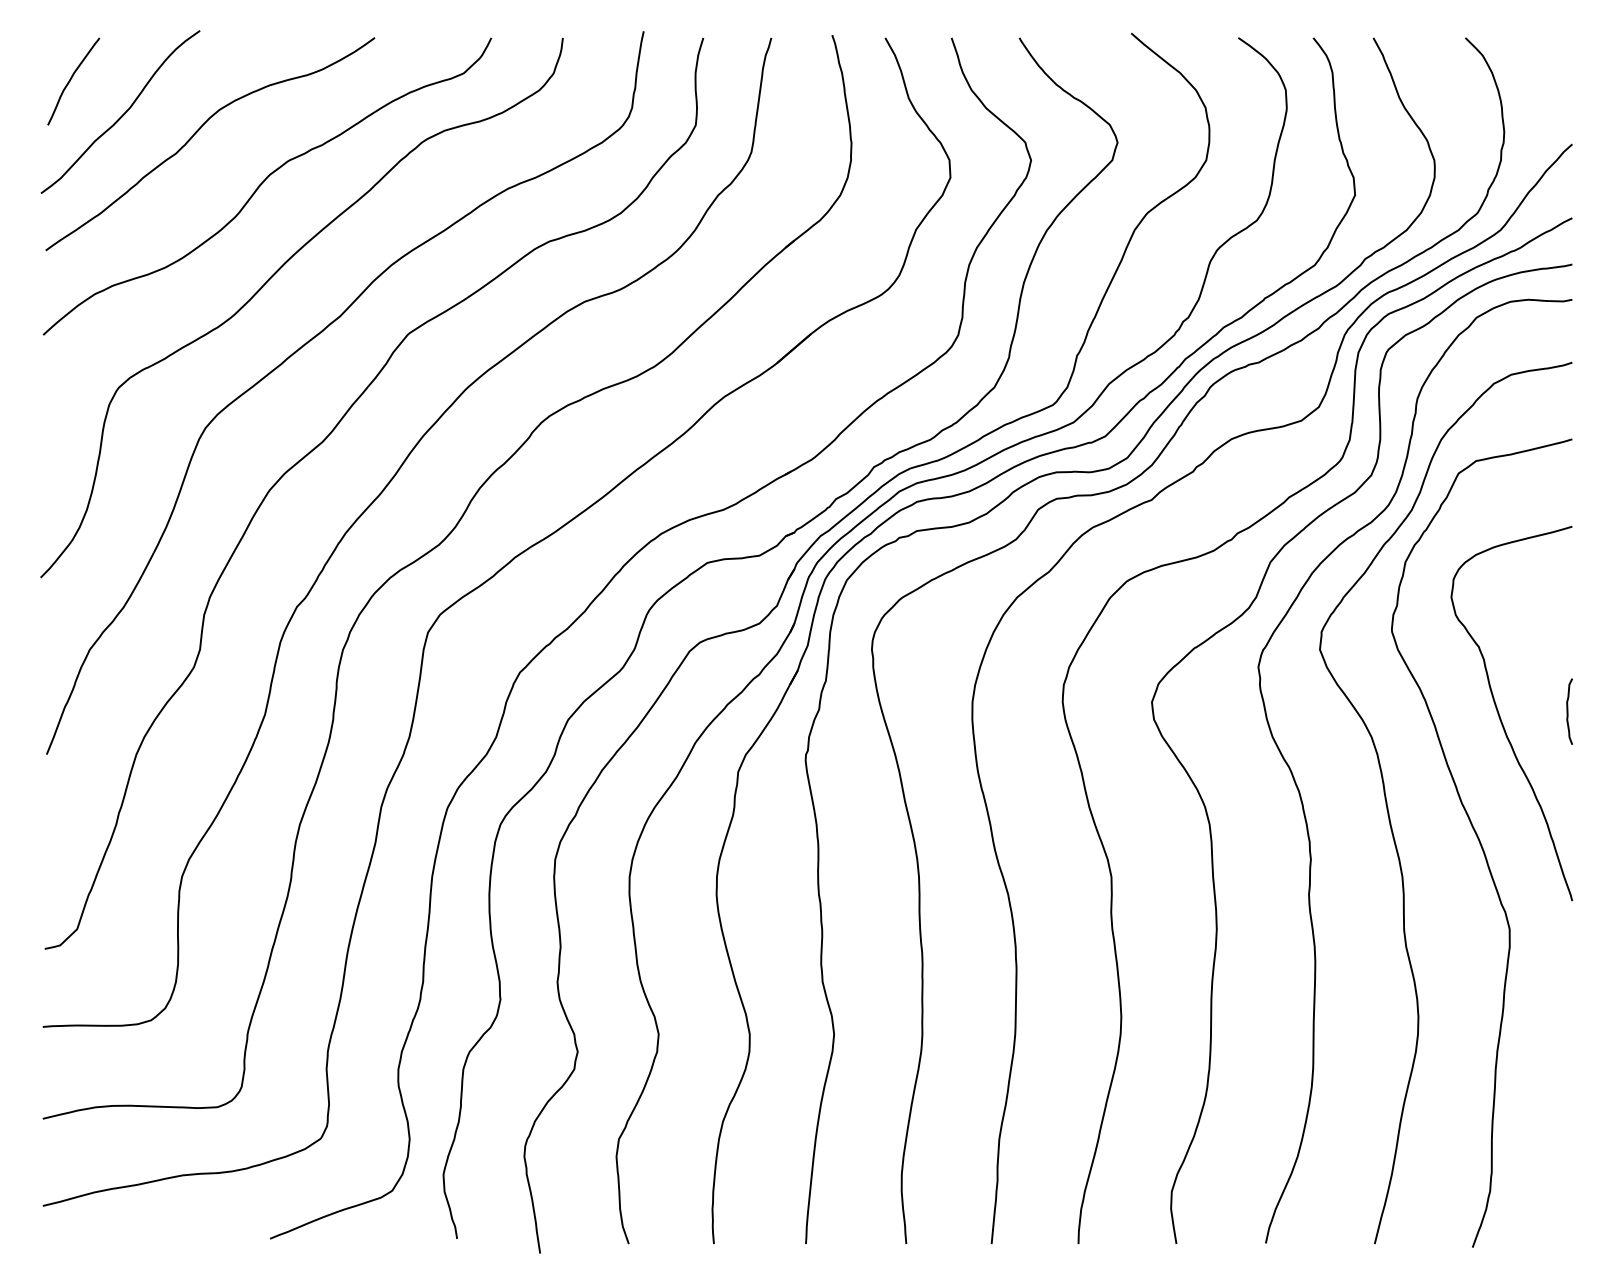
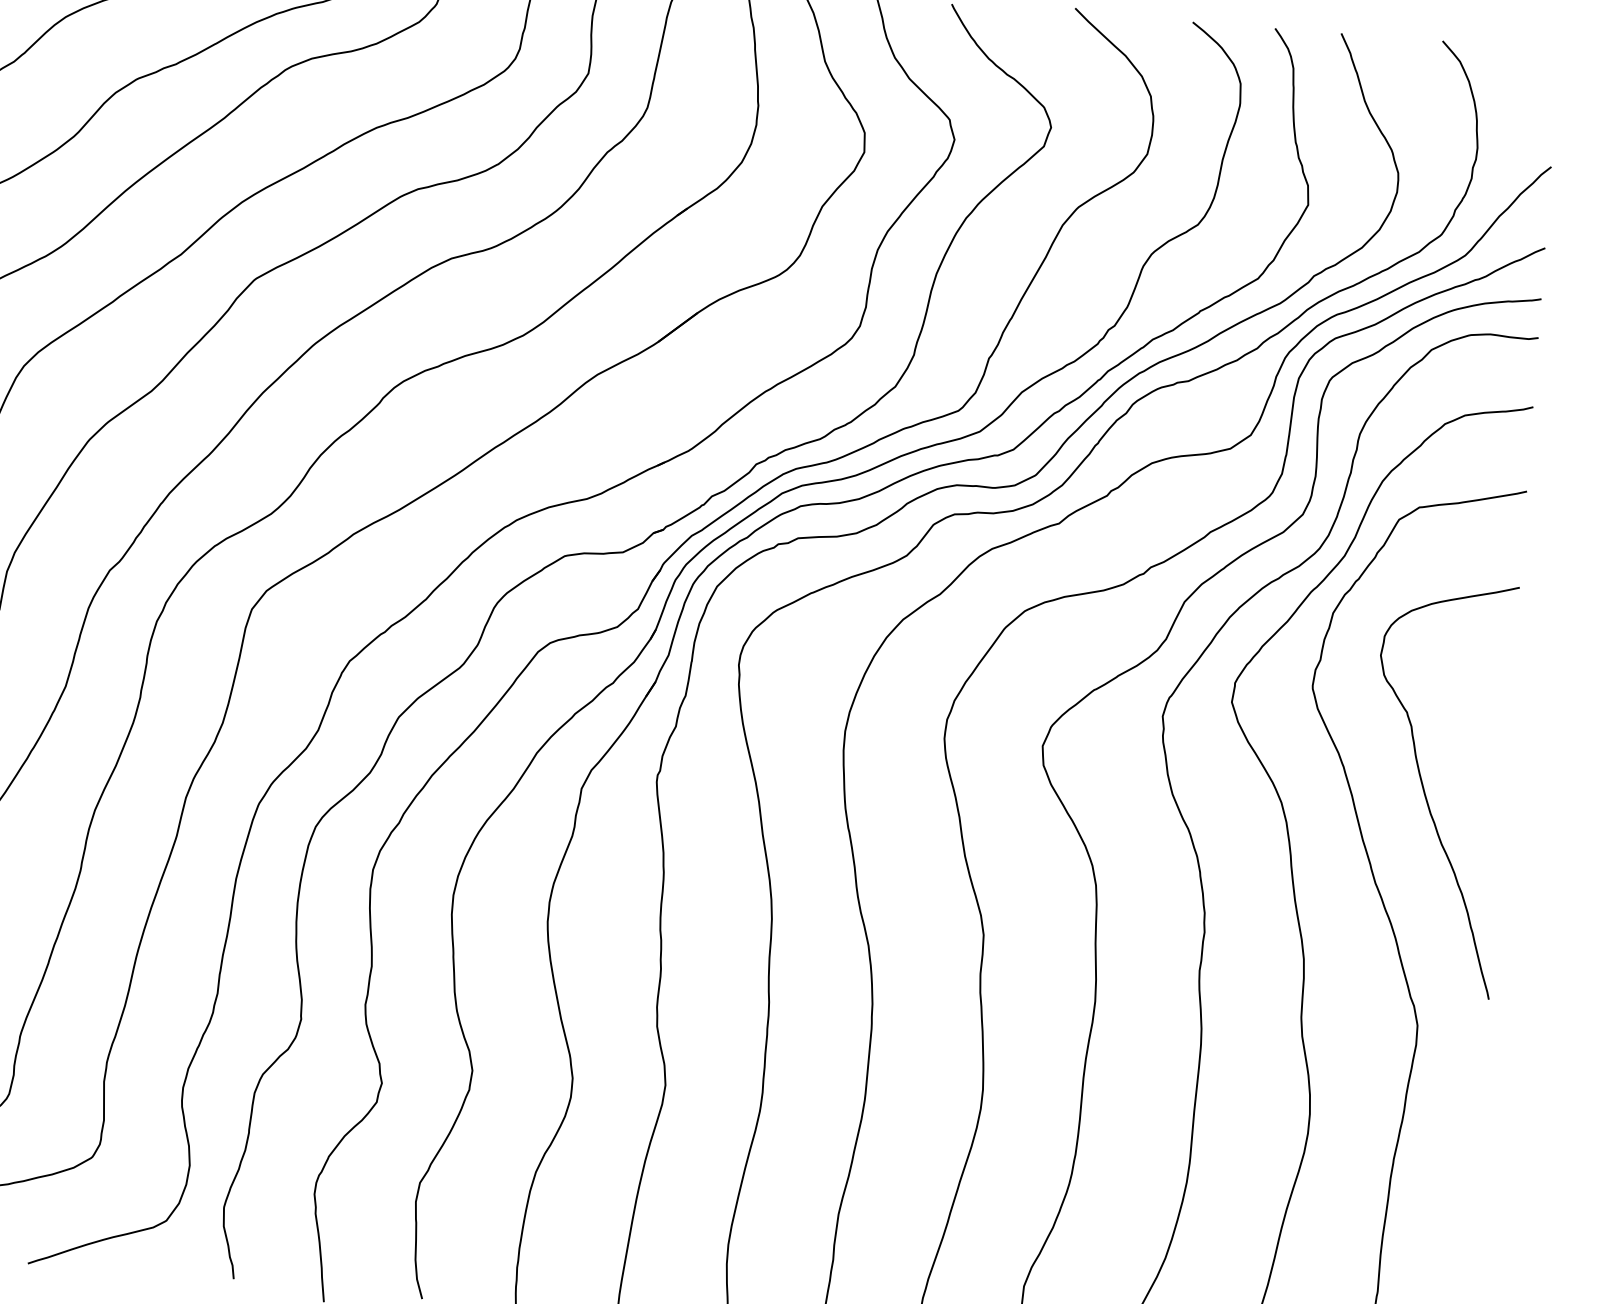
curve: (1568, 711) -> (1500, 790), removed

